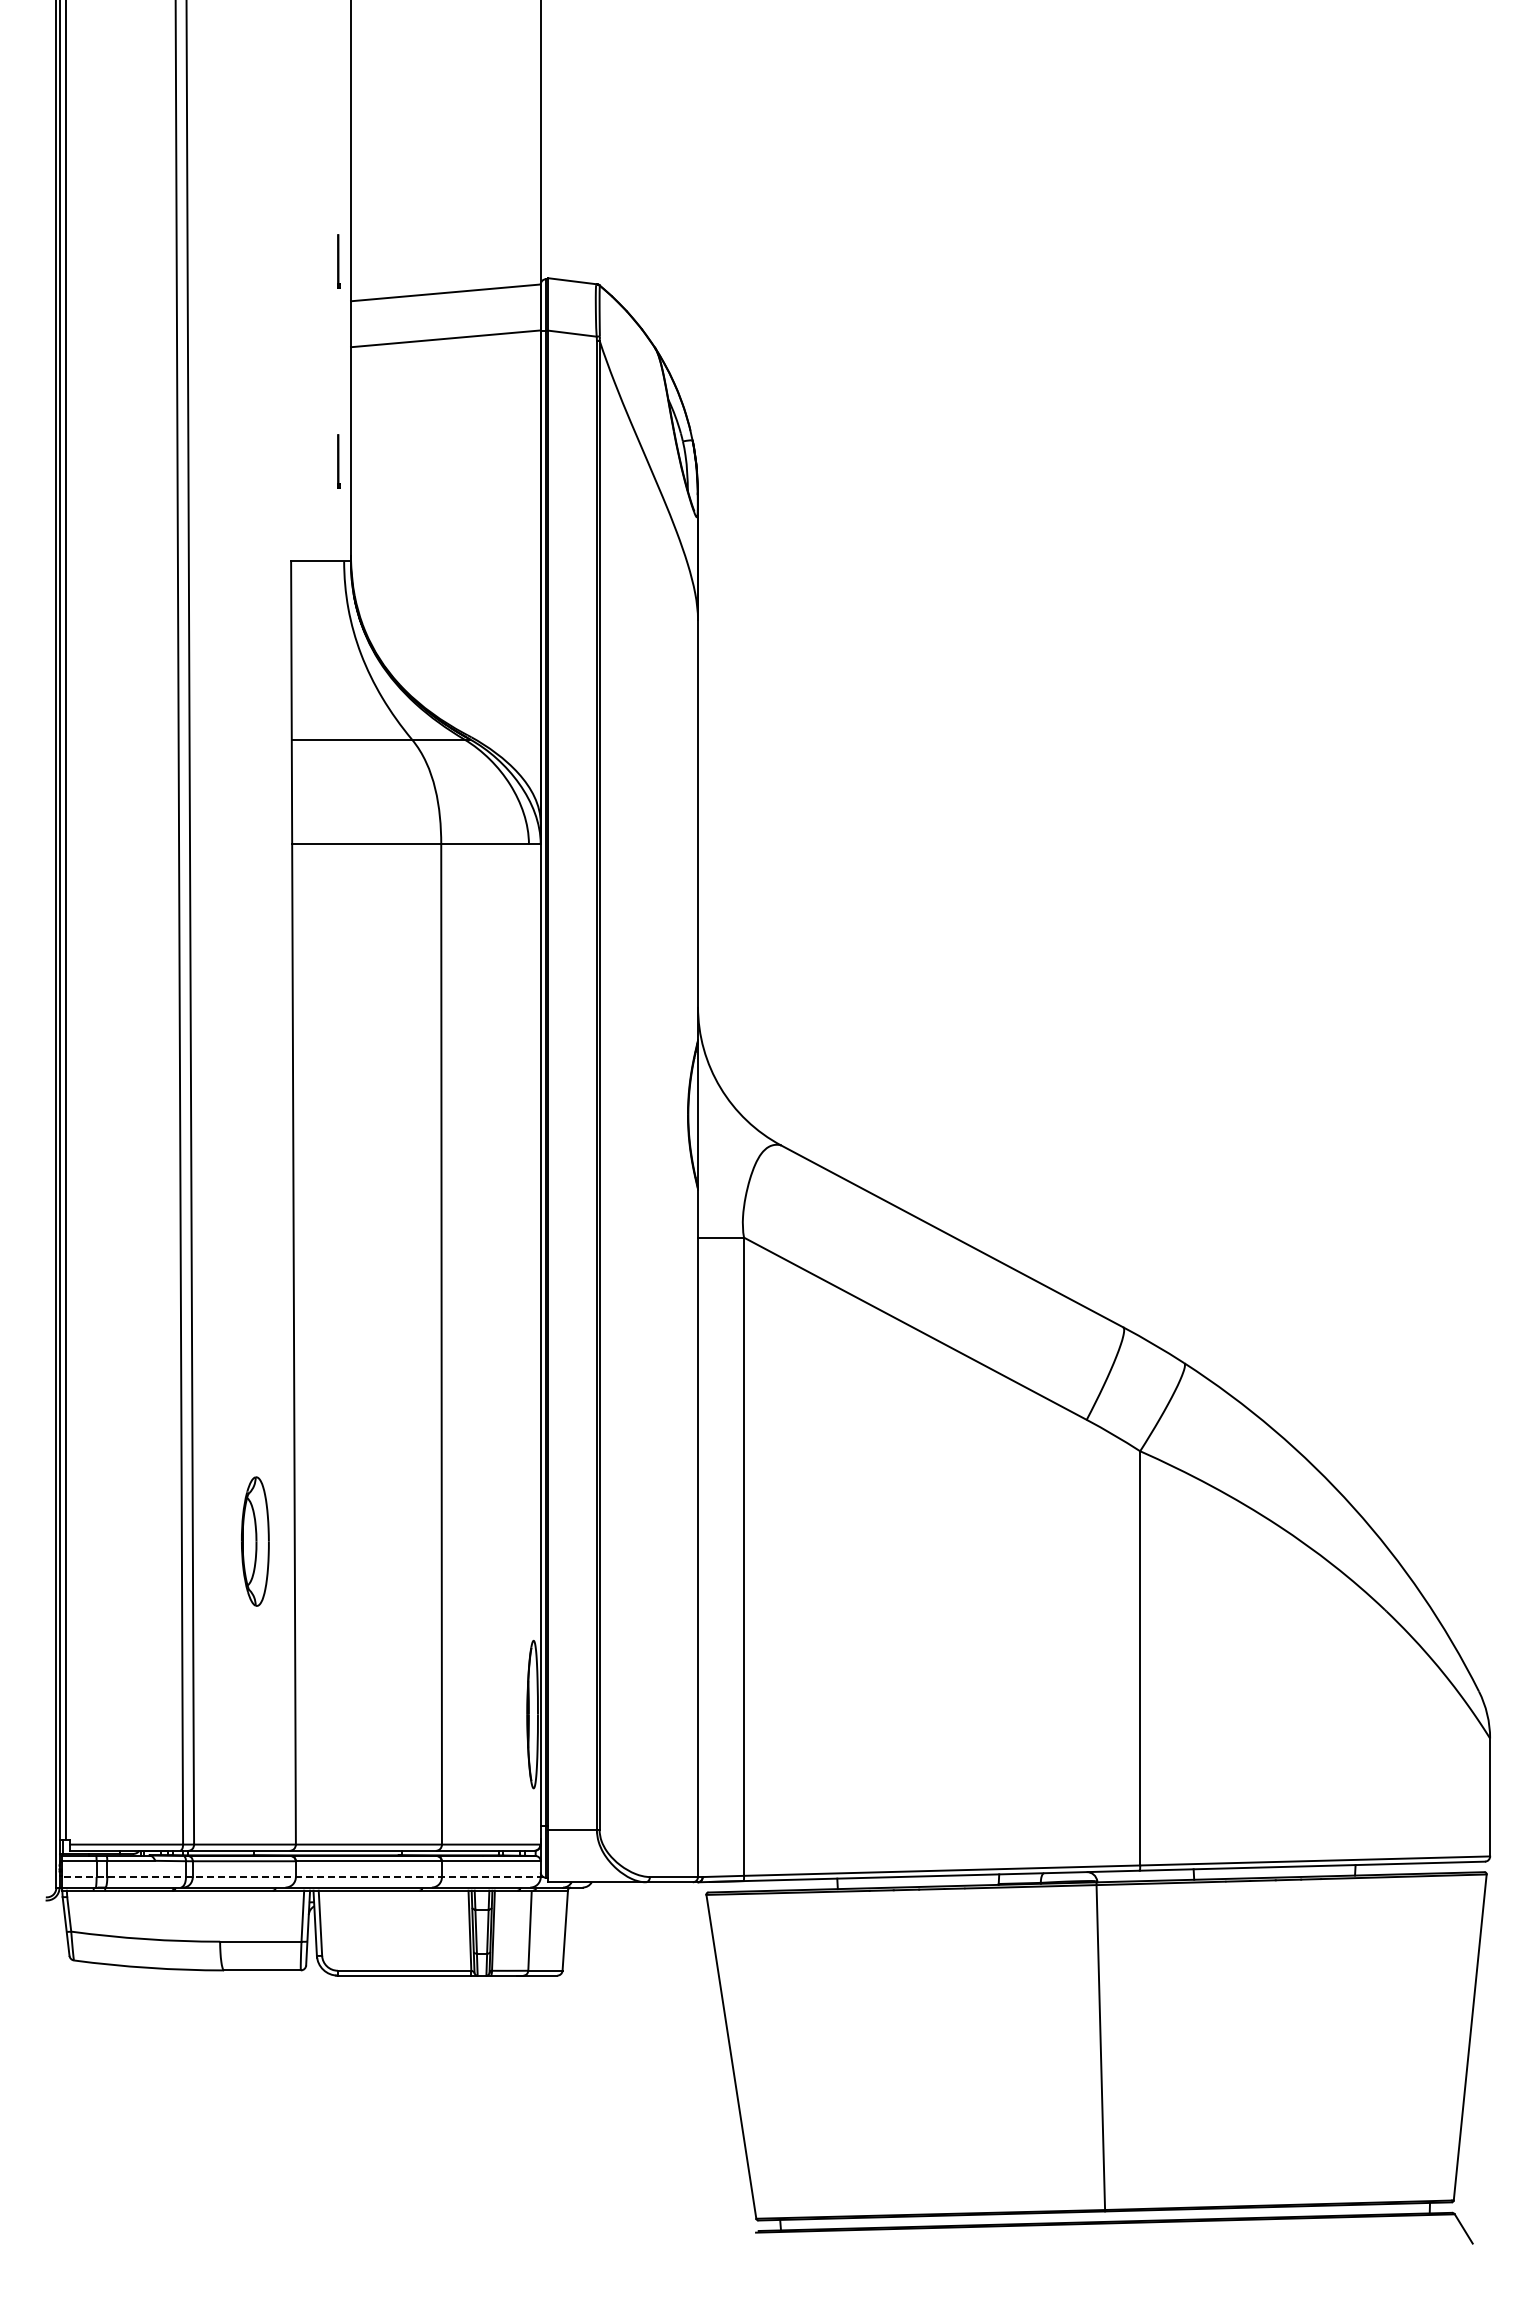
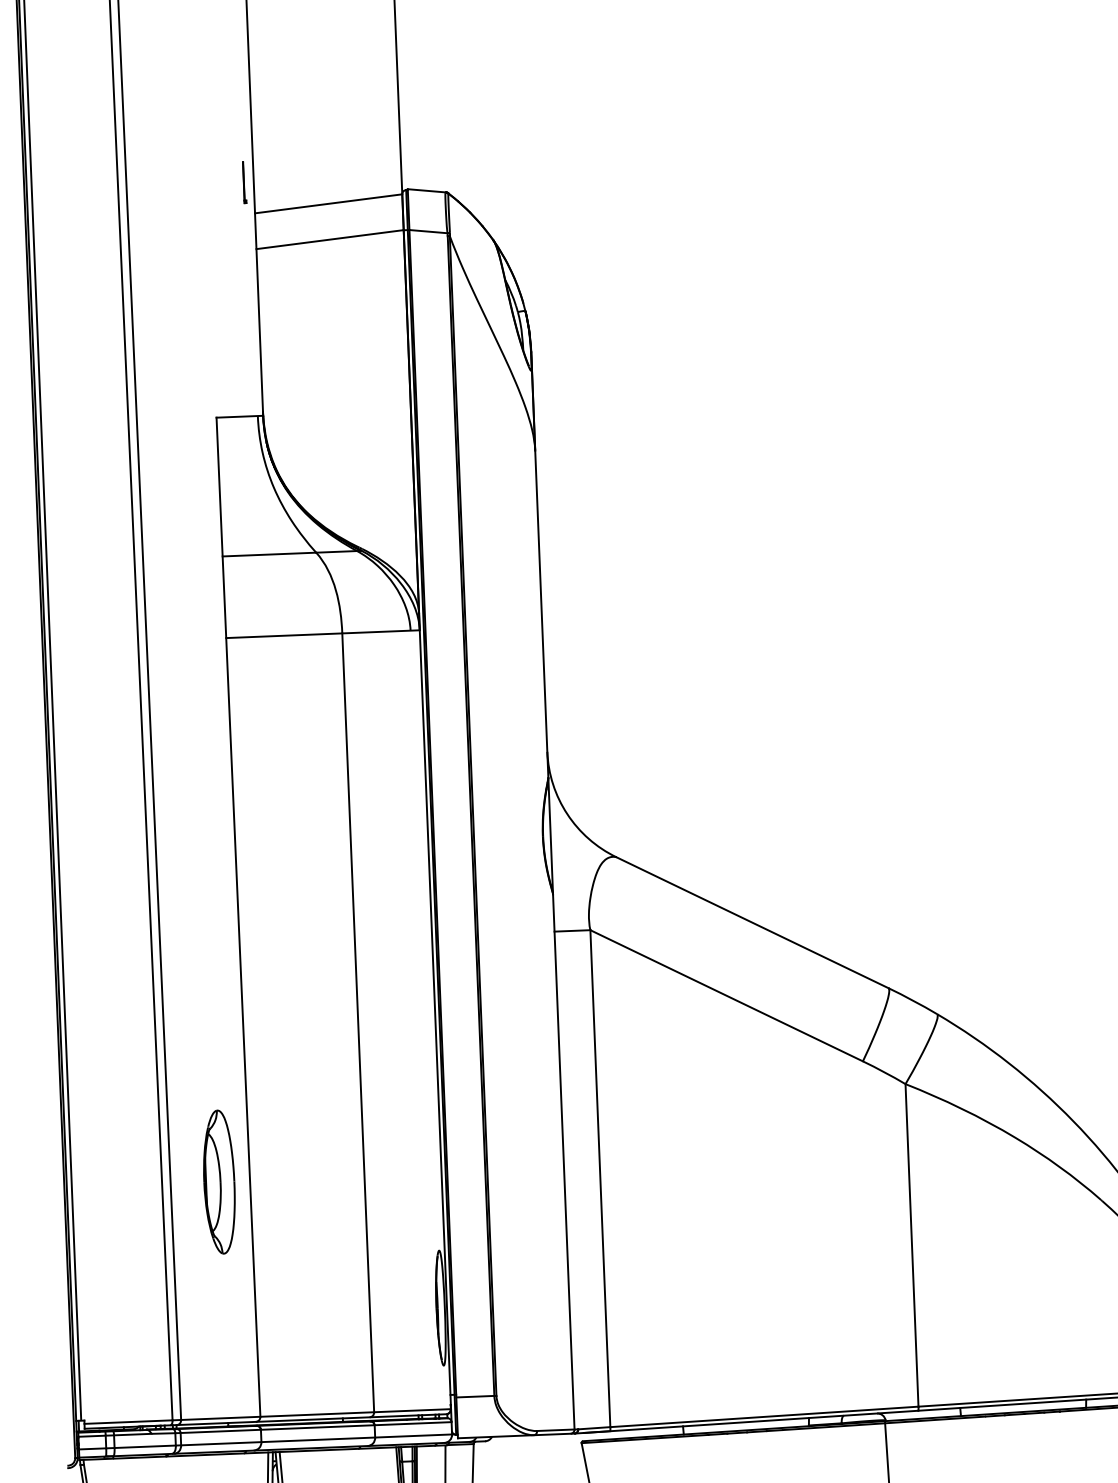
line: (338, 461) -> (250, 338), removed
part: (255, 1541) -> (219, 1182), size x1.43
line: (302, 1877) -> (266, 1442), dashed -> solid

